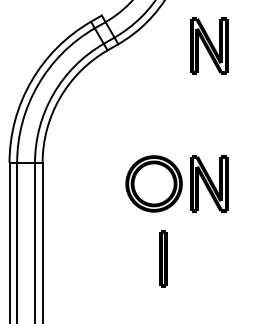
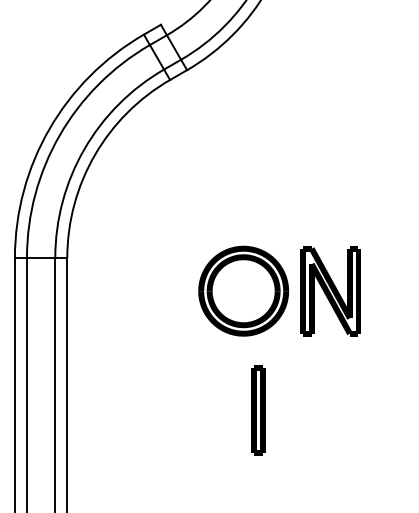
part: (209, 45) -> (331, 72), removed

